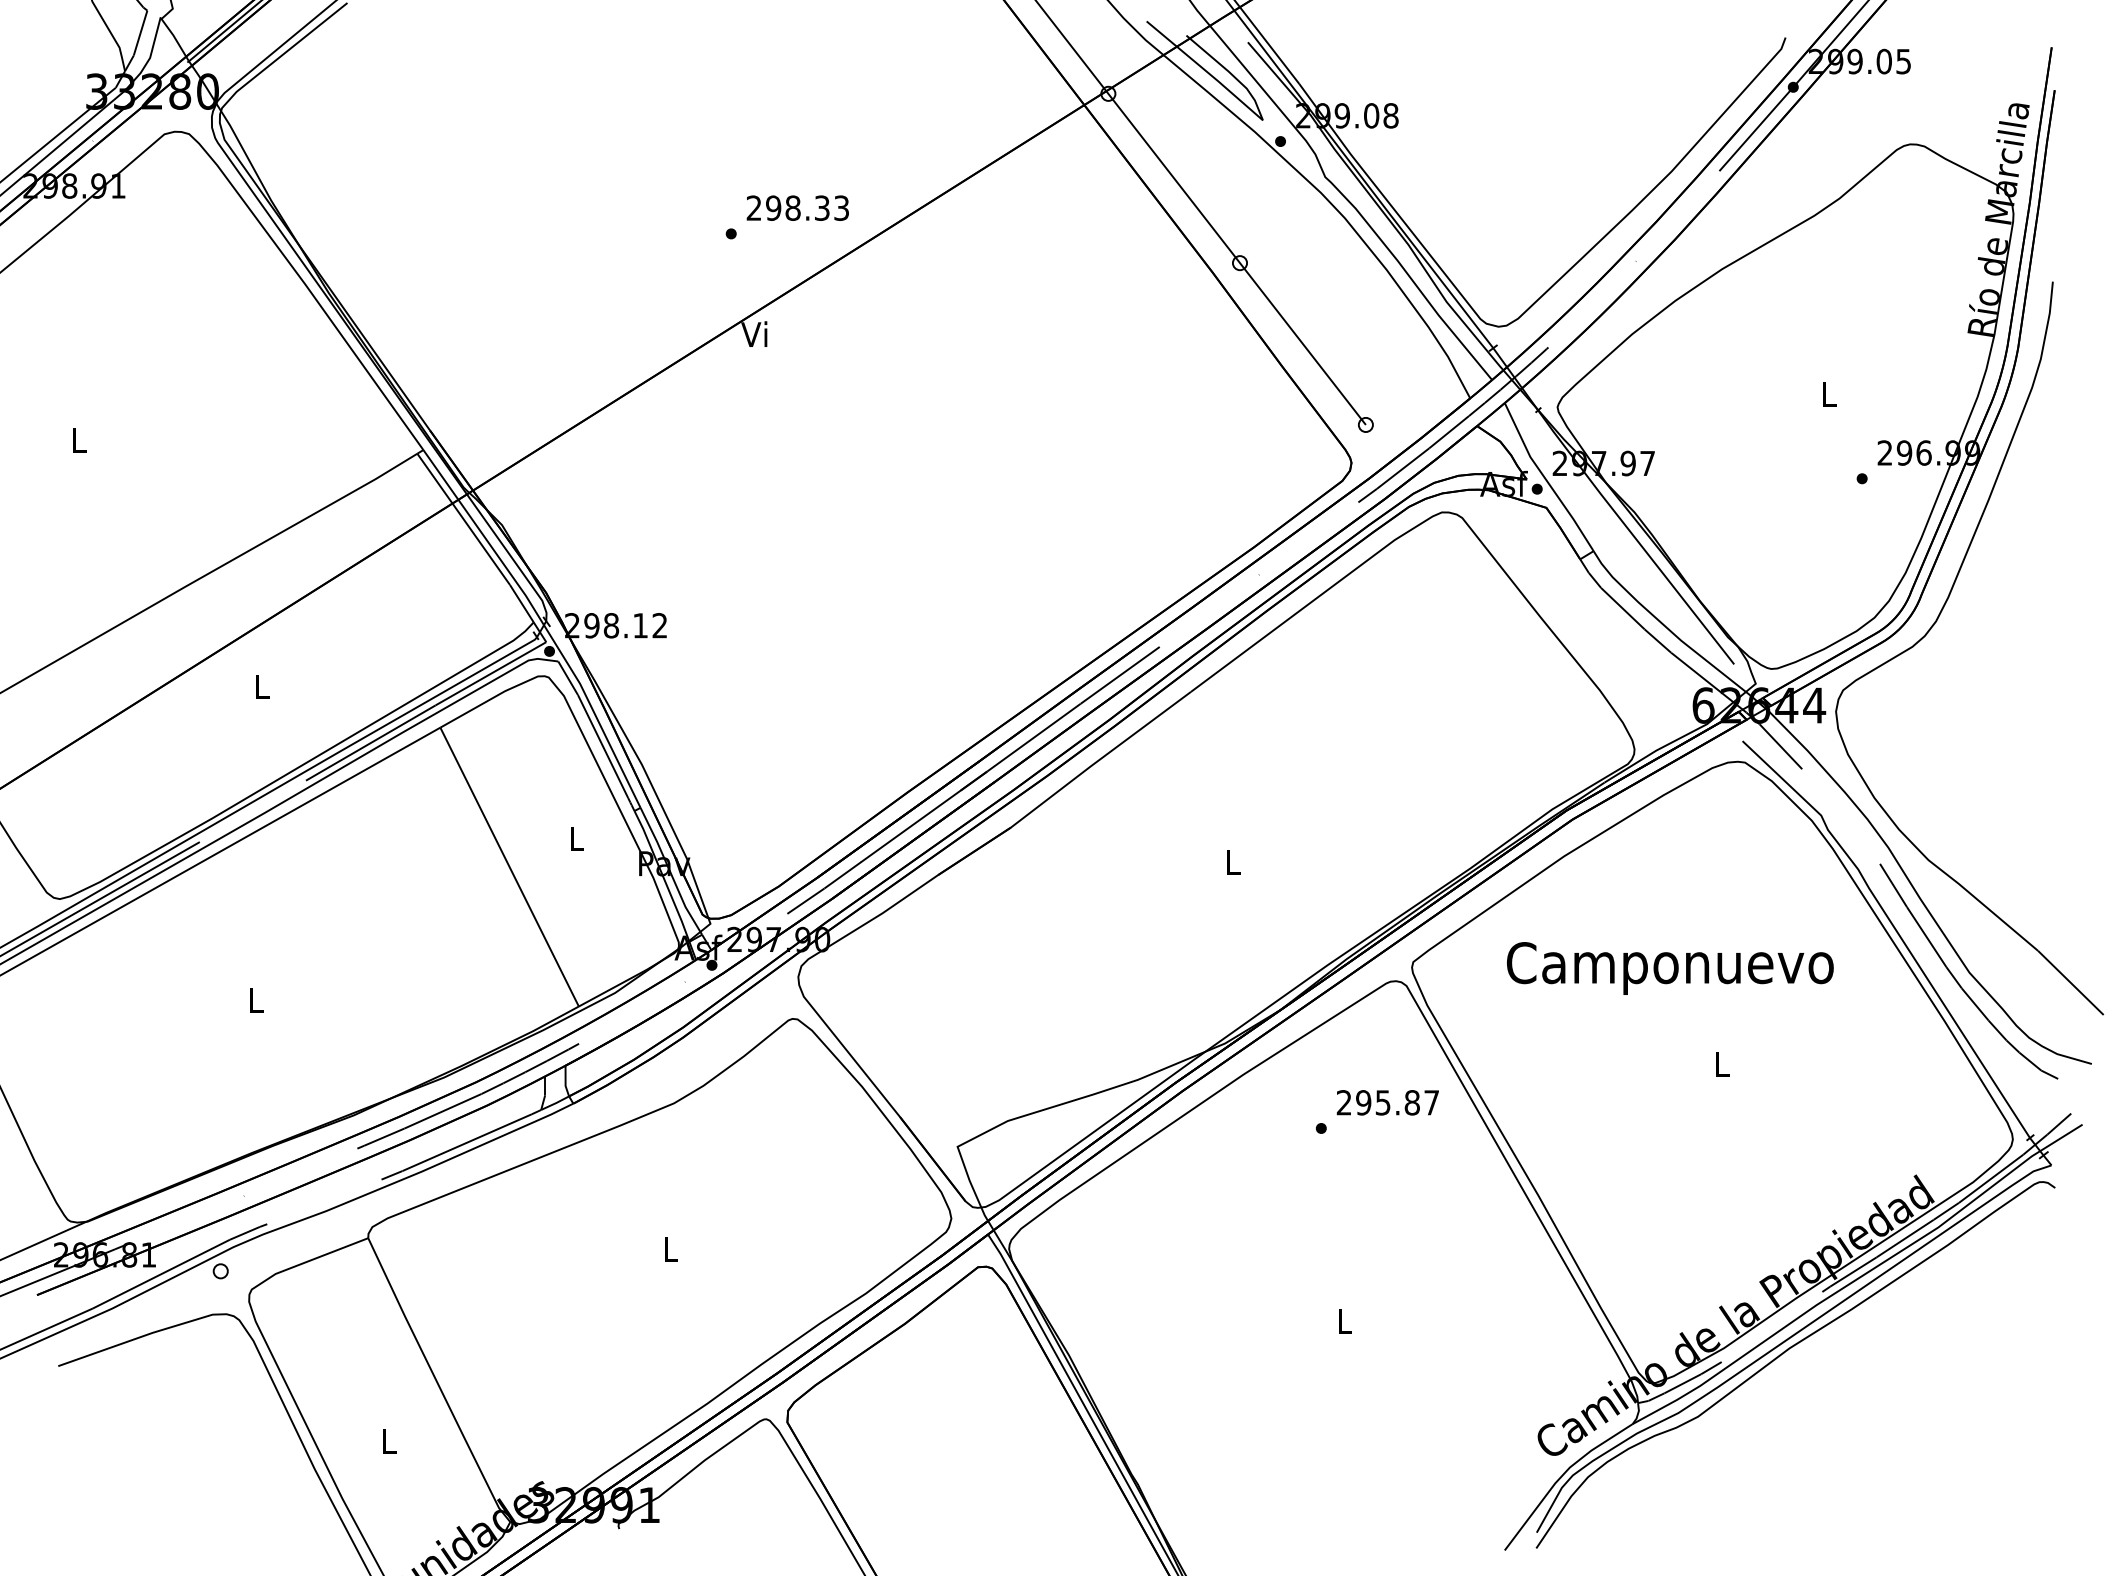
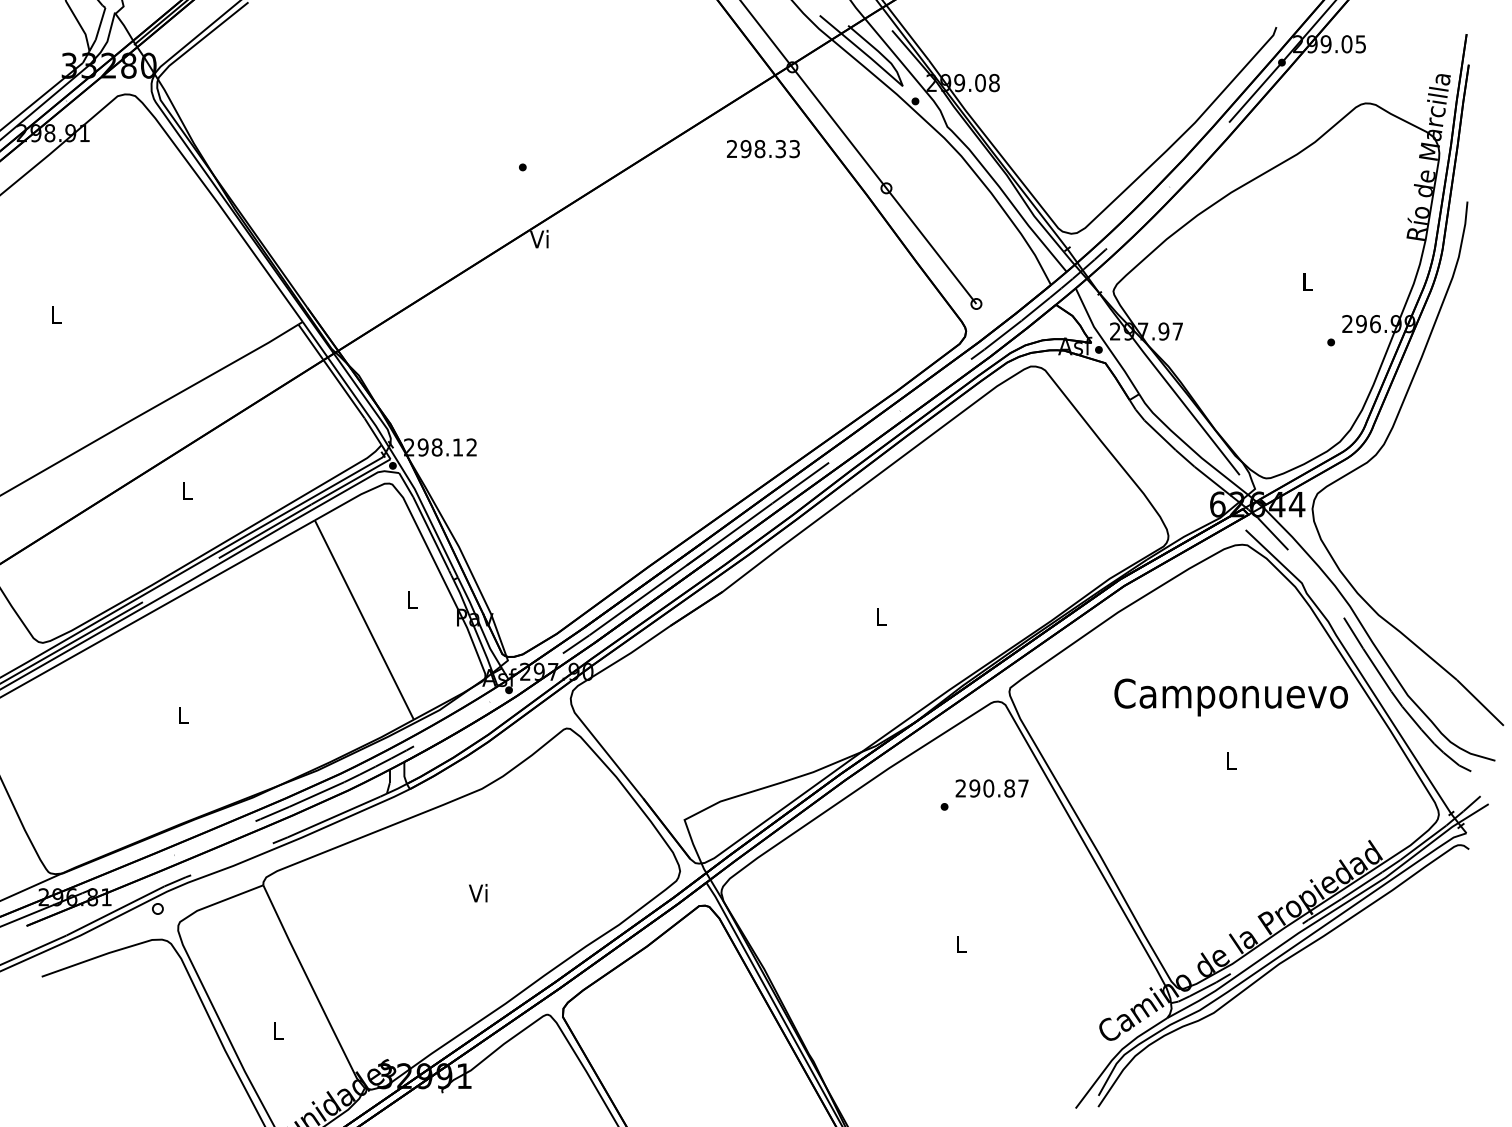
text: (797, 207) -> (763, 148), moved
text: (1670, 968) -> (1231, 697), moved
text: (1382, 1102) -> (988, 788), 295.87 -> 290.87
text: (668, 1248) -> (477, 892), L -> Vi

